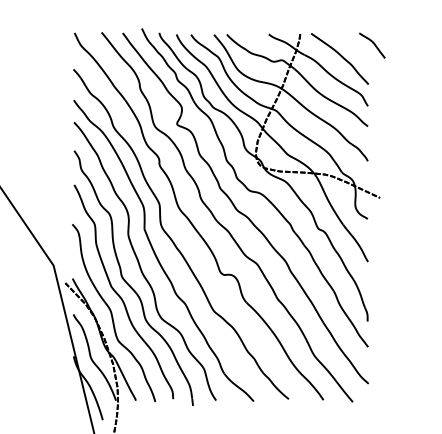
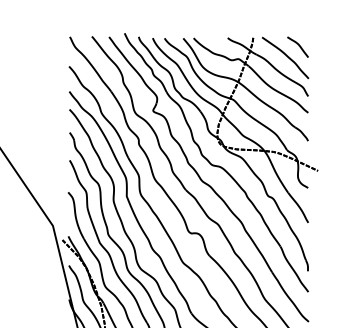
curve: (373, 44) -> (298, 46), moved

